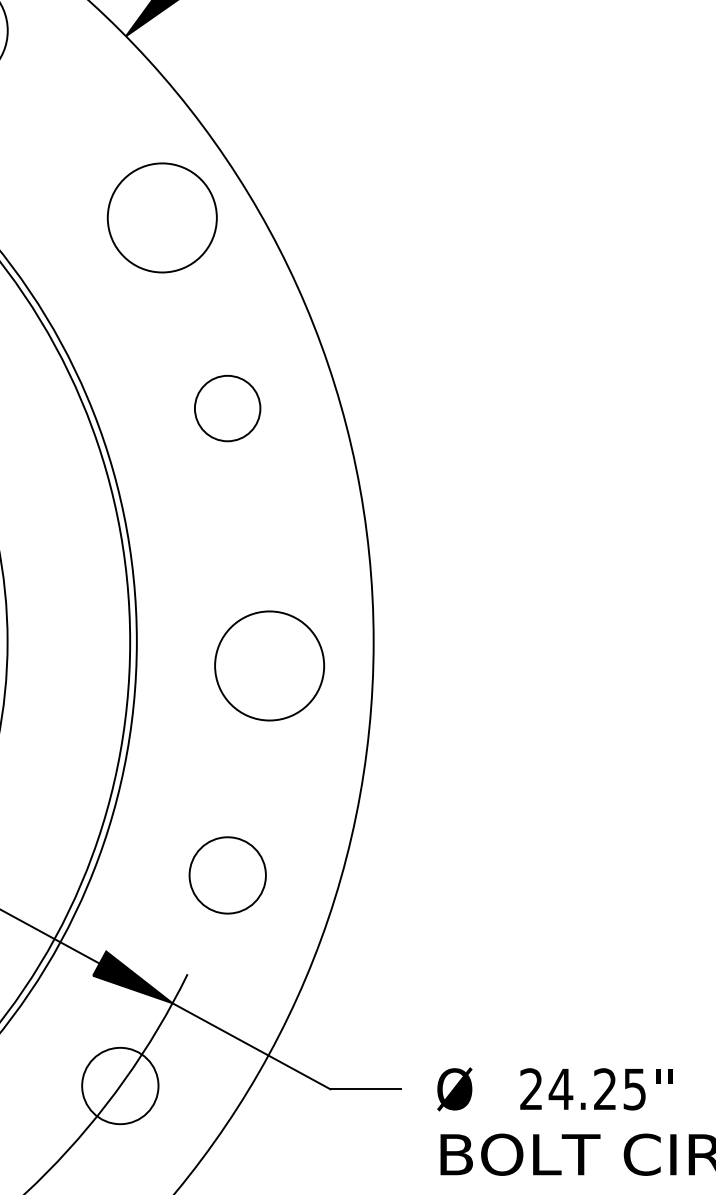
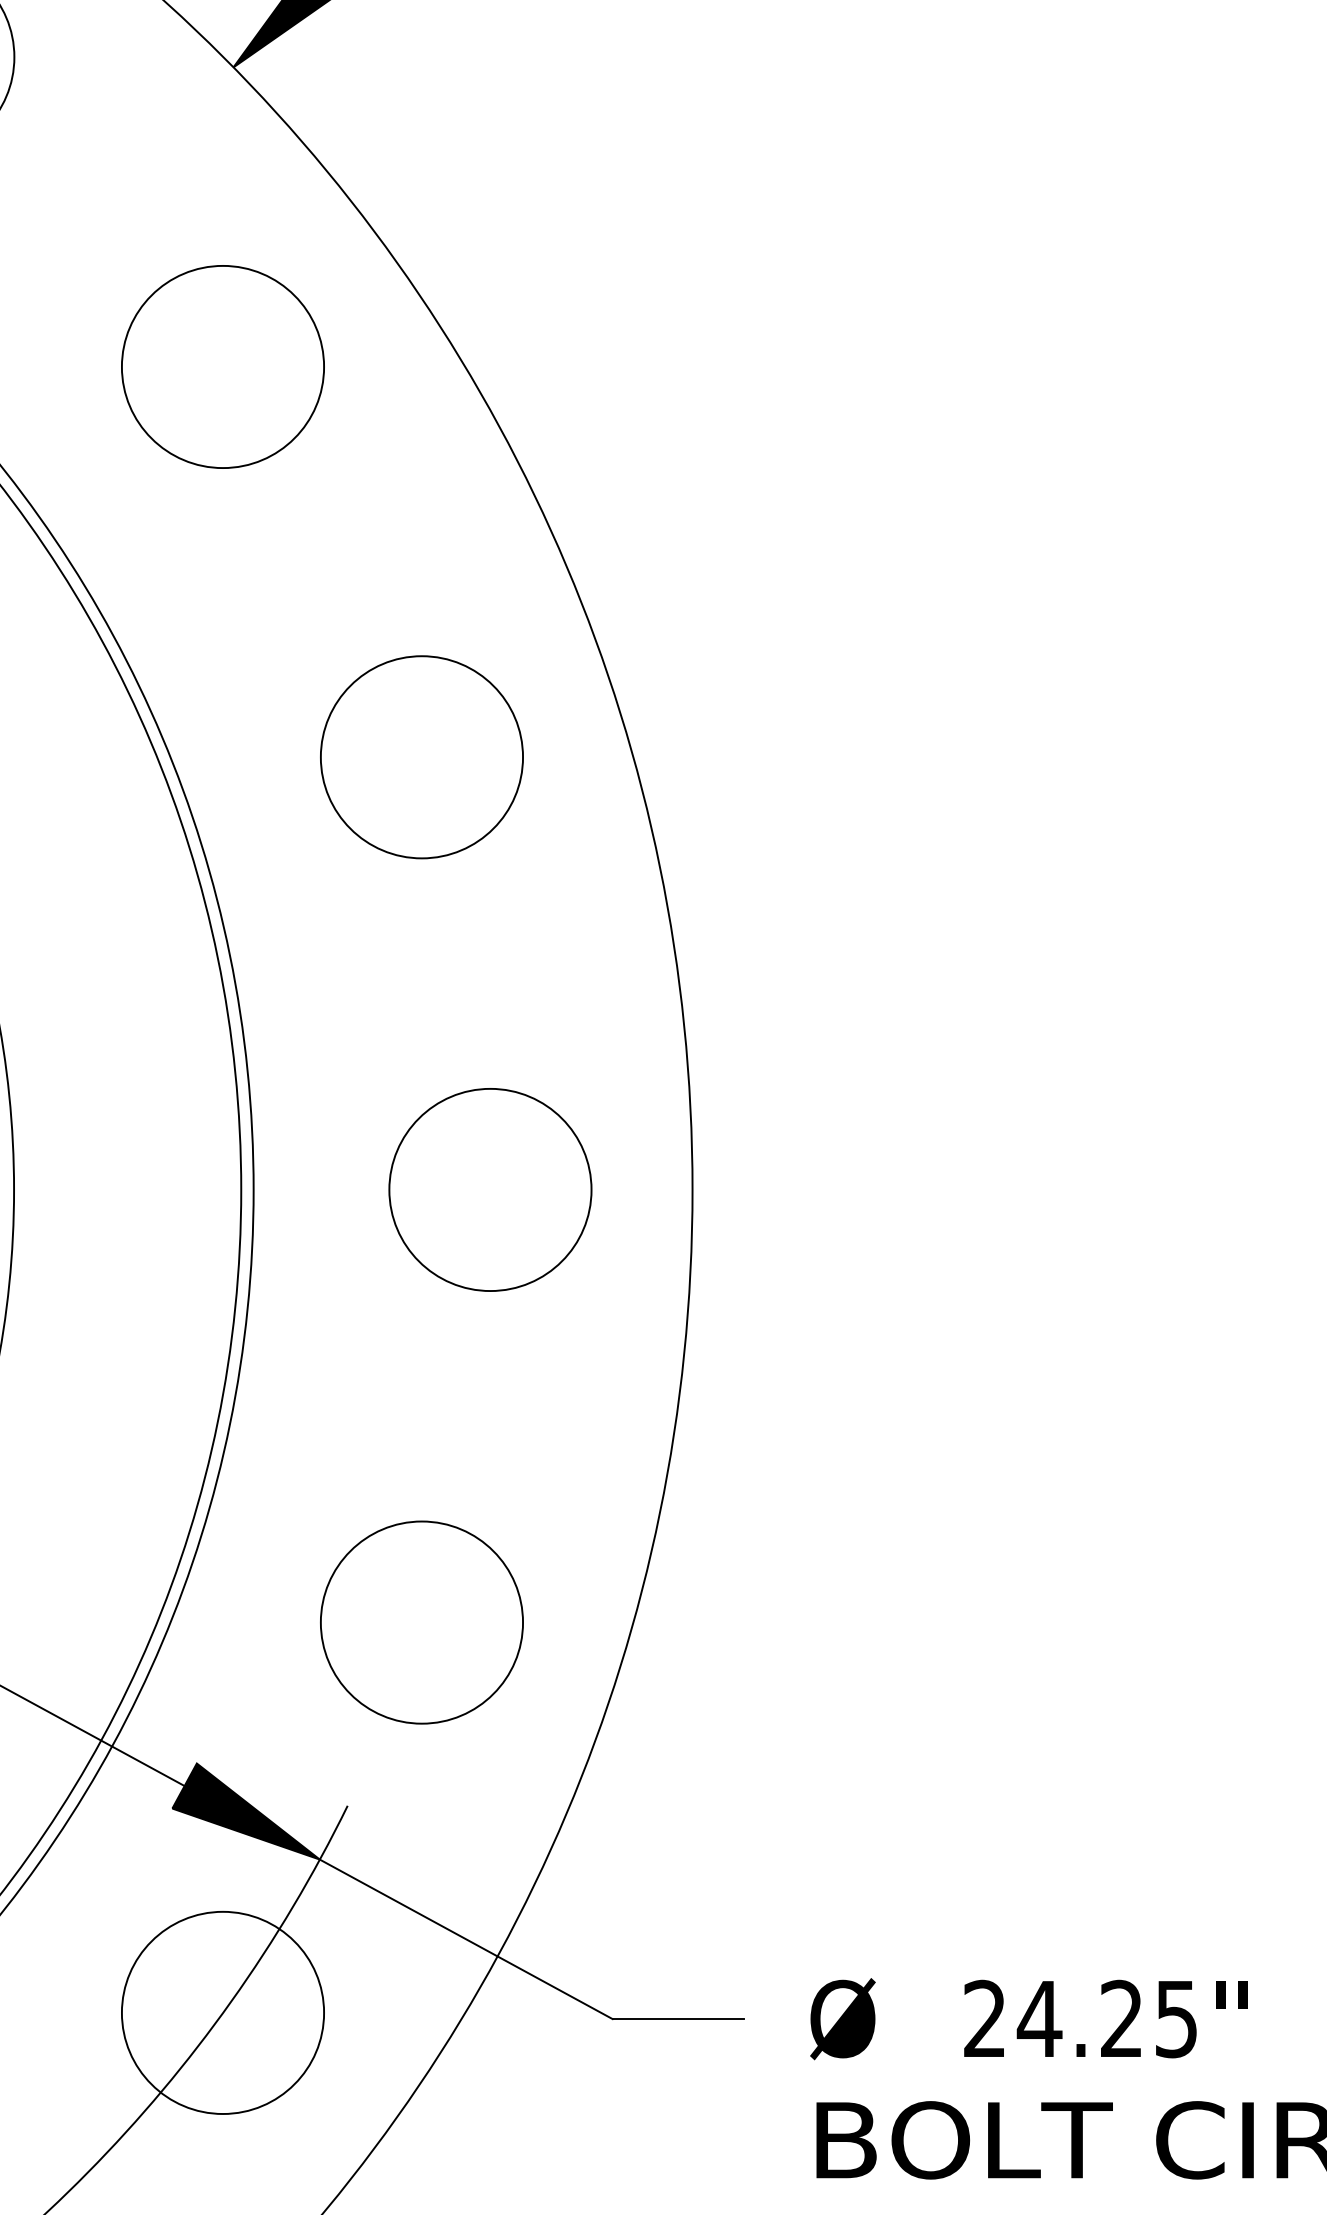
circle: (161, 217) -> (221, 366), moved
circle: (227, 408) -> (421, 757), size x1.67
circle: (269, 665) -> (490, 1189), moved
circle: (227, 875) -> (421, 1622), size x1.43
circle: (119, 1085) -> (221, 2011), size x1.43

